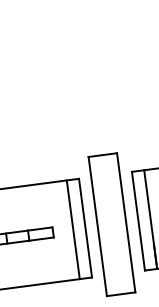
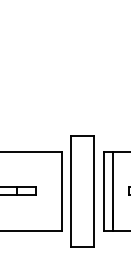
line: (73, 229) -> (52, 191), removed

